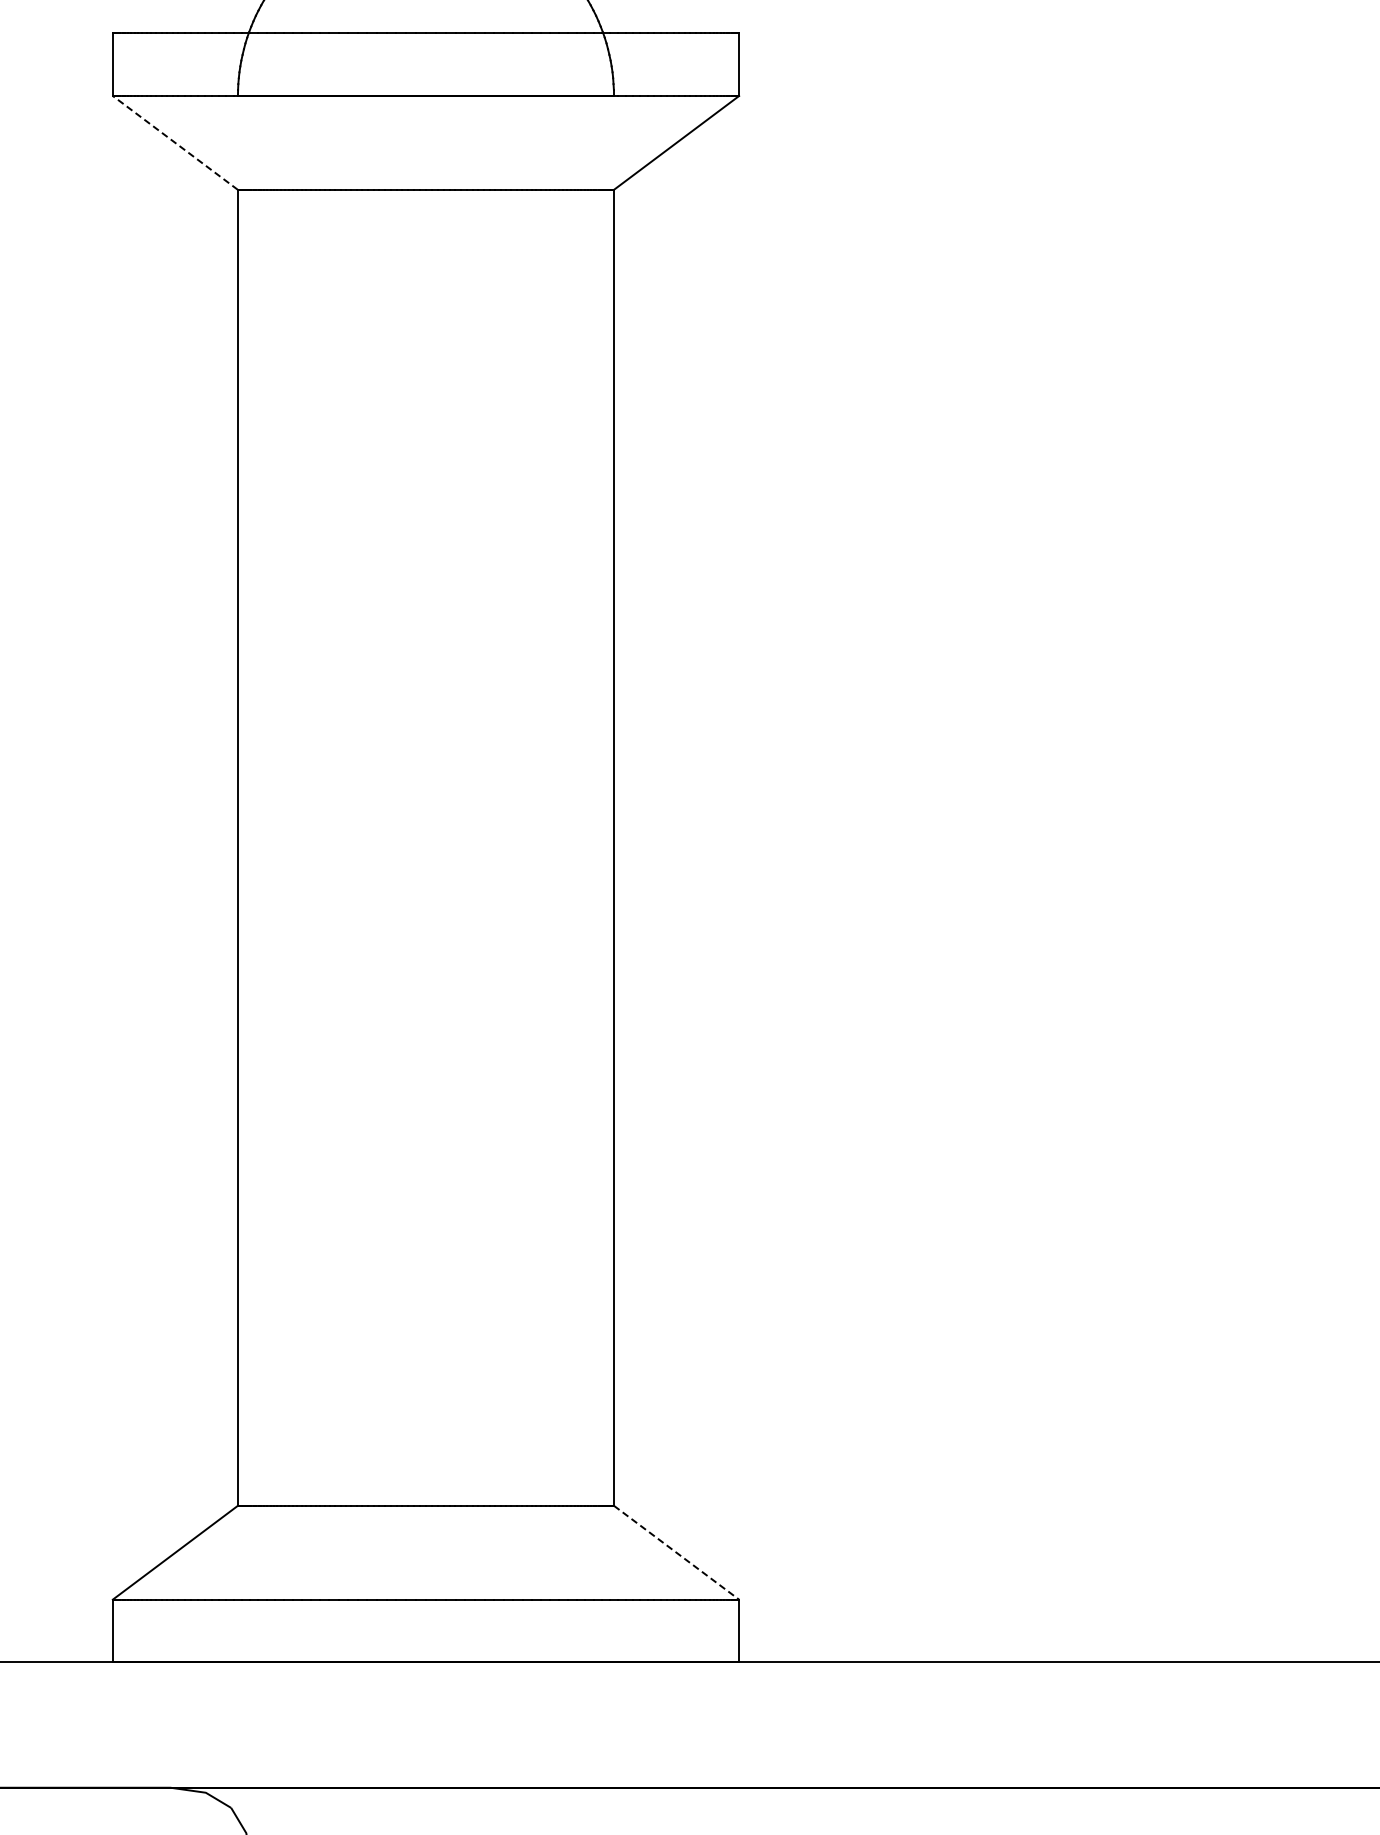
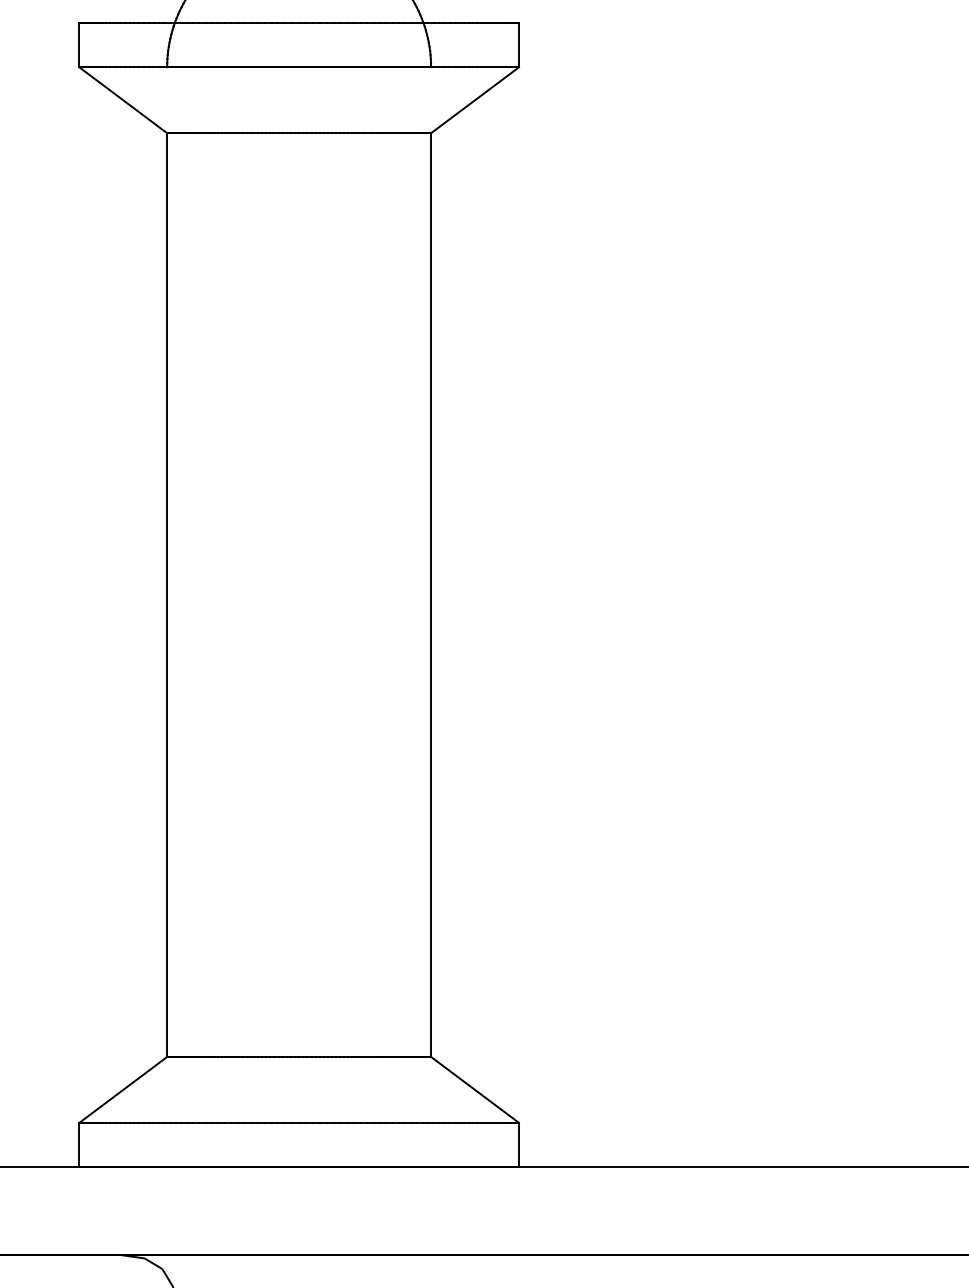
line: (175, 142) -> (123, 99), dashed -> solid
line: (676, 1552) -> (475, 1089), dashed -> solid

